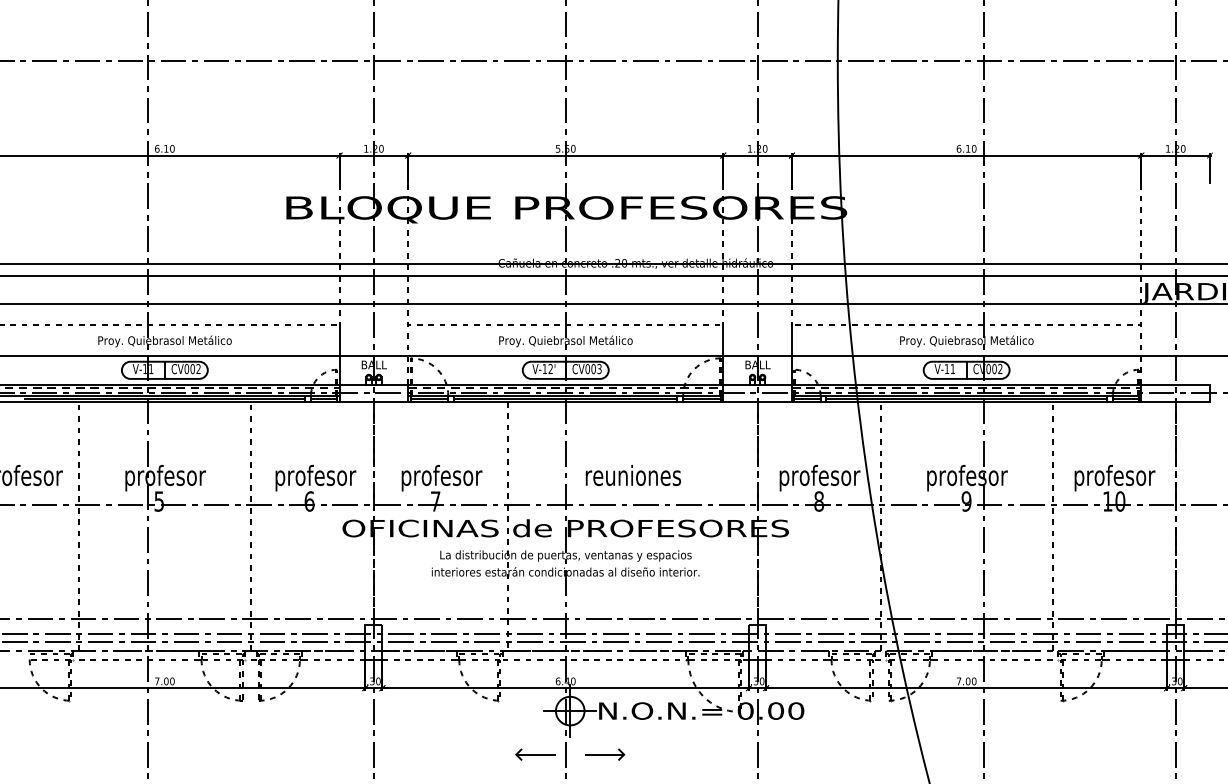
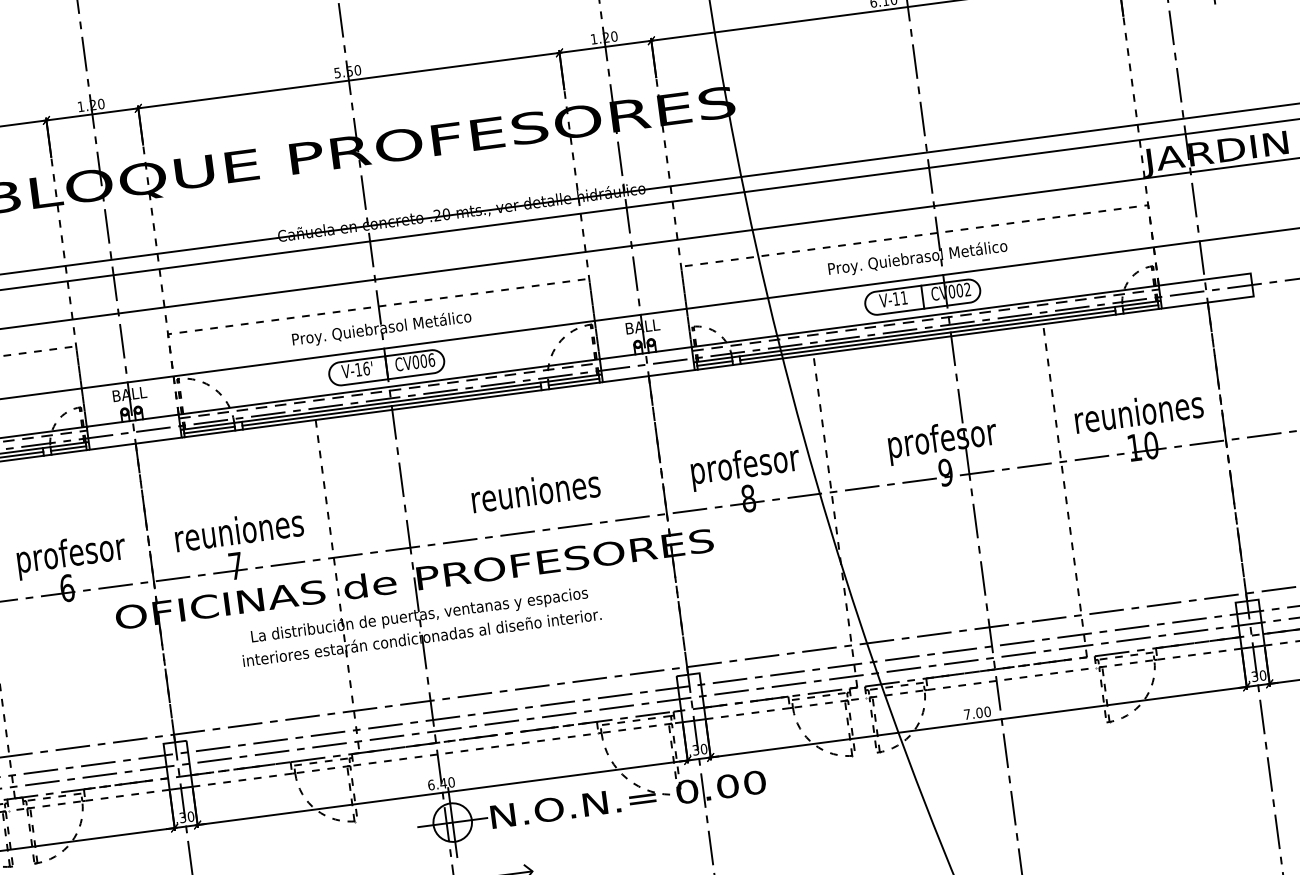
text: (550, 368) -> (366, 368), V-12' -> V-16'
text: (599, 369) -> (431, 360), CV003 -> CV006
text: (632, 475) -> (534, 491), moved
text: (441, 477) -> (239, 532), profesor -> reuniones
text: (1114, 477) -> (1139, 414), profesor -> reuniones

